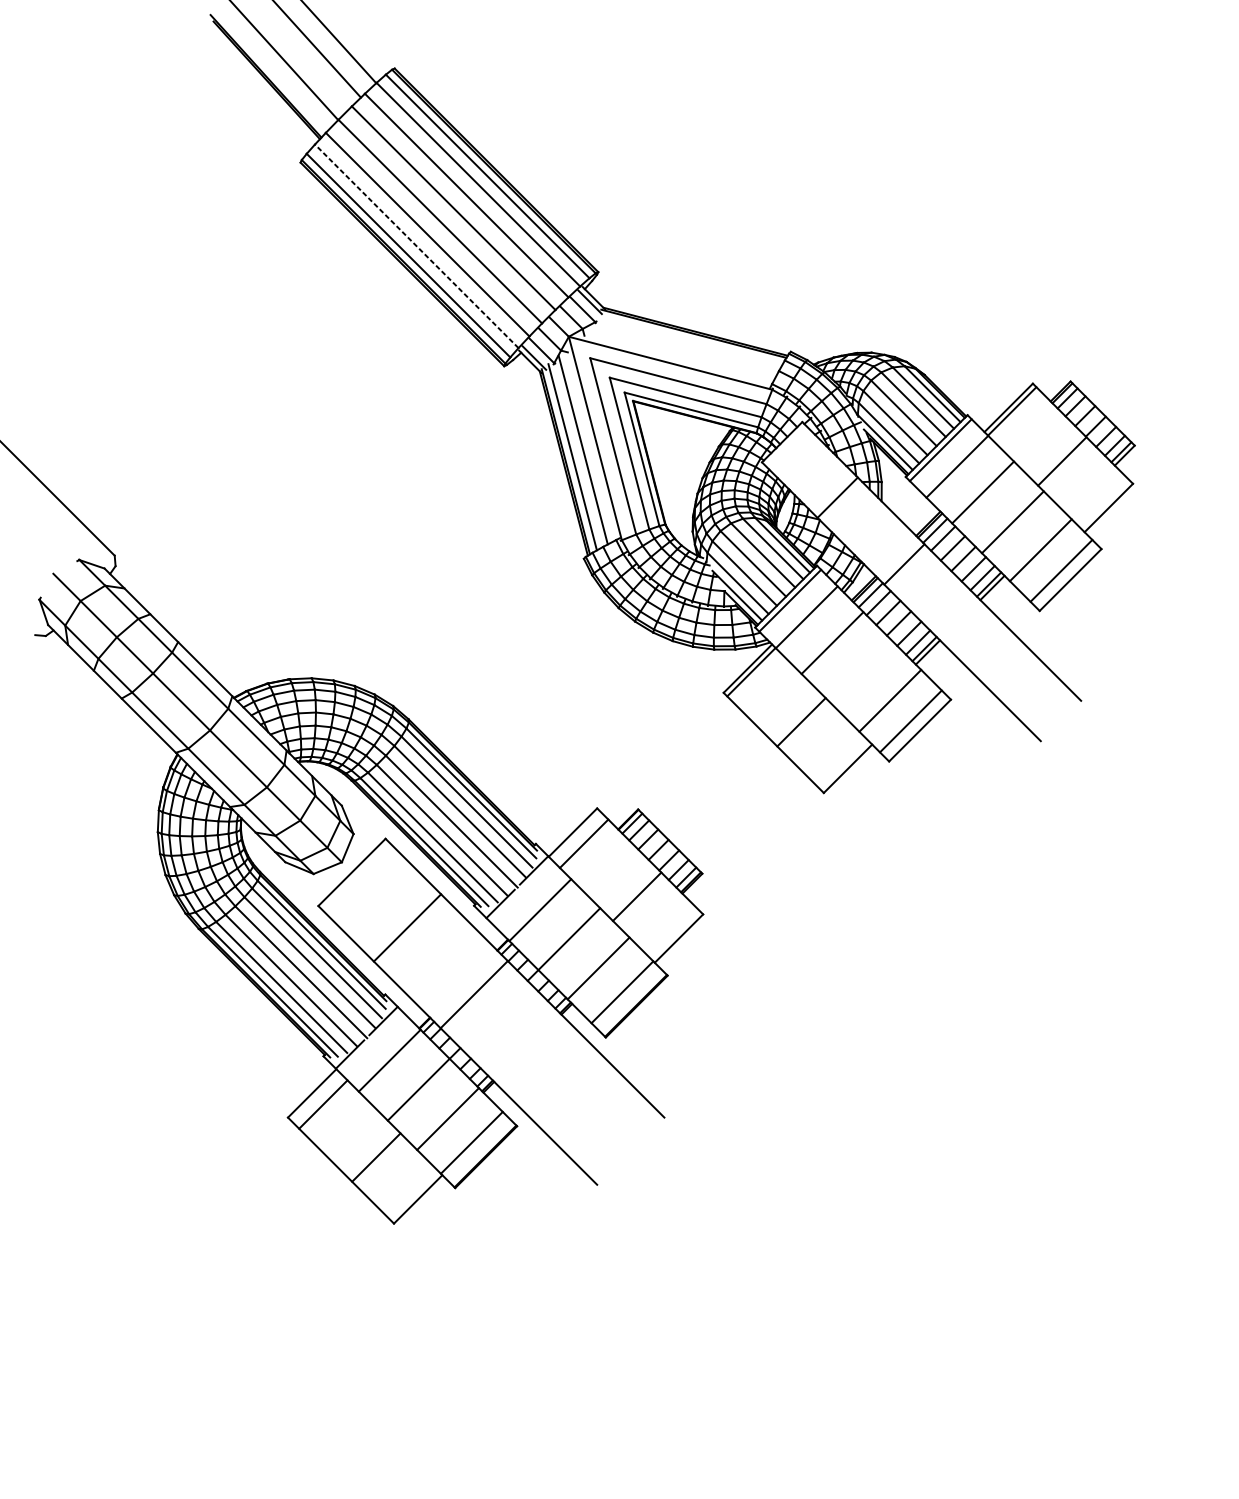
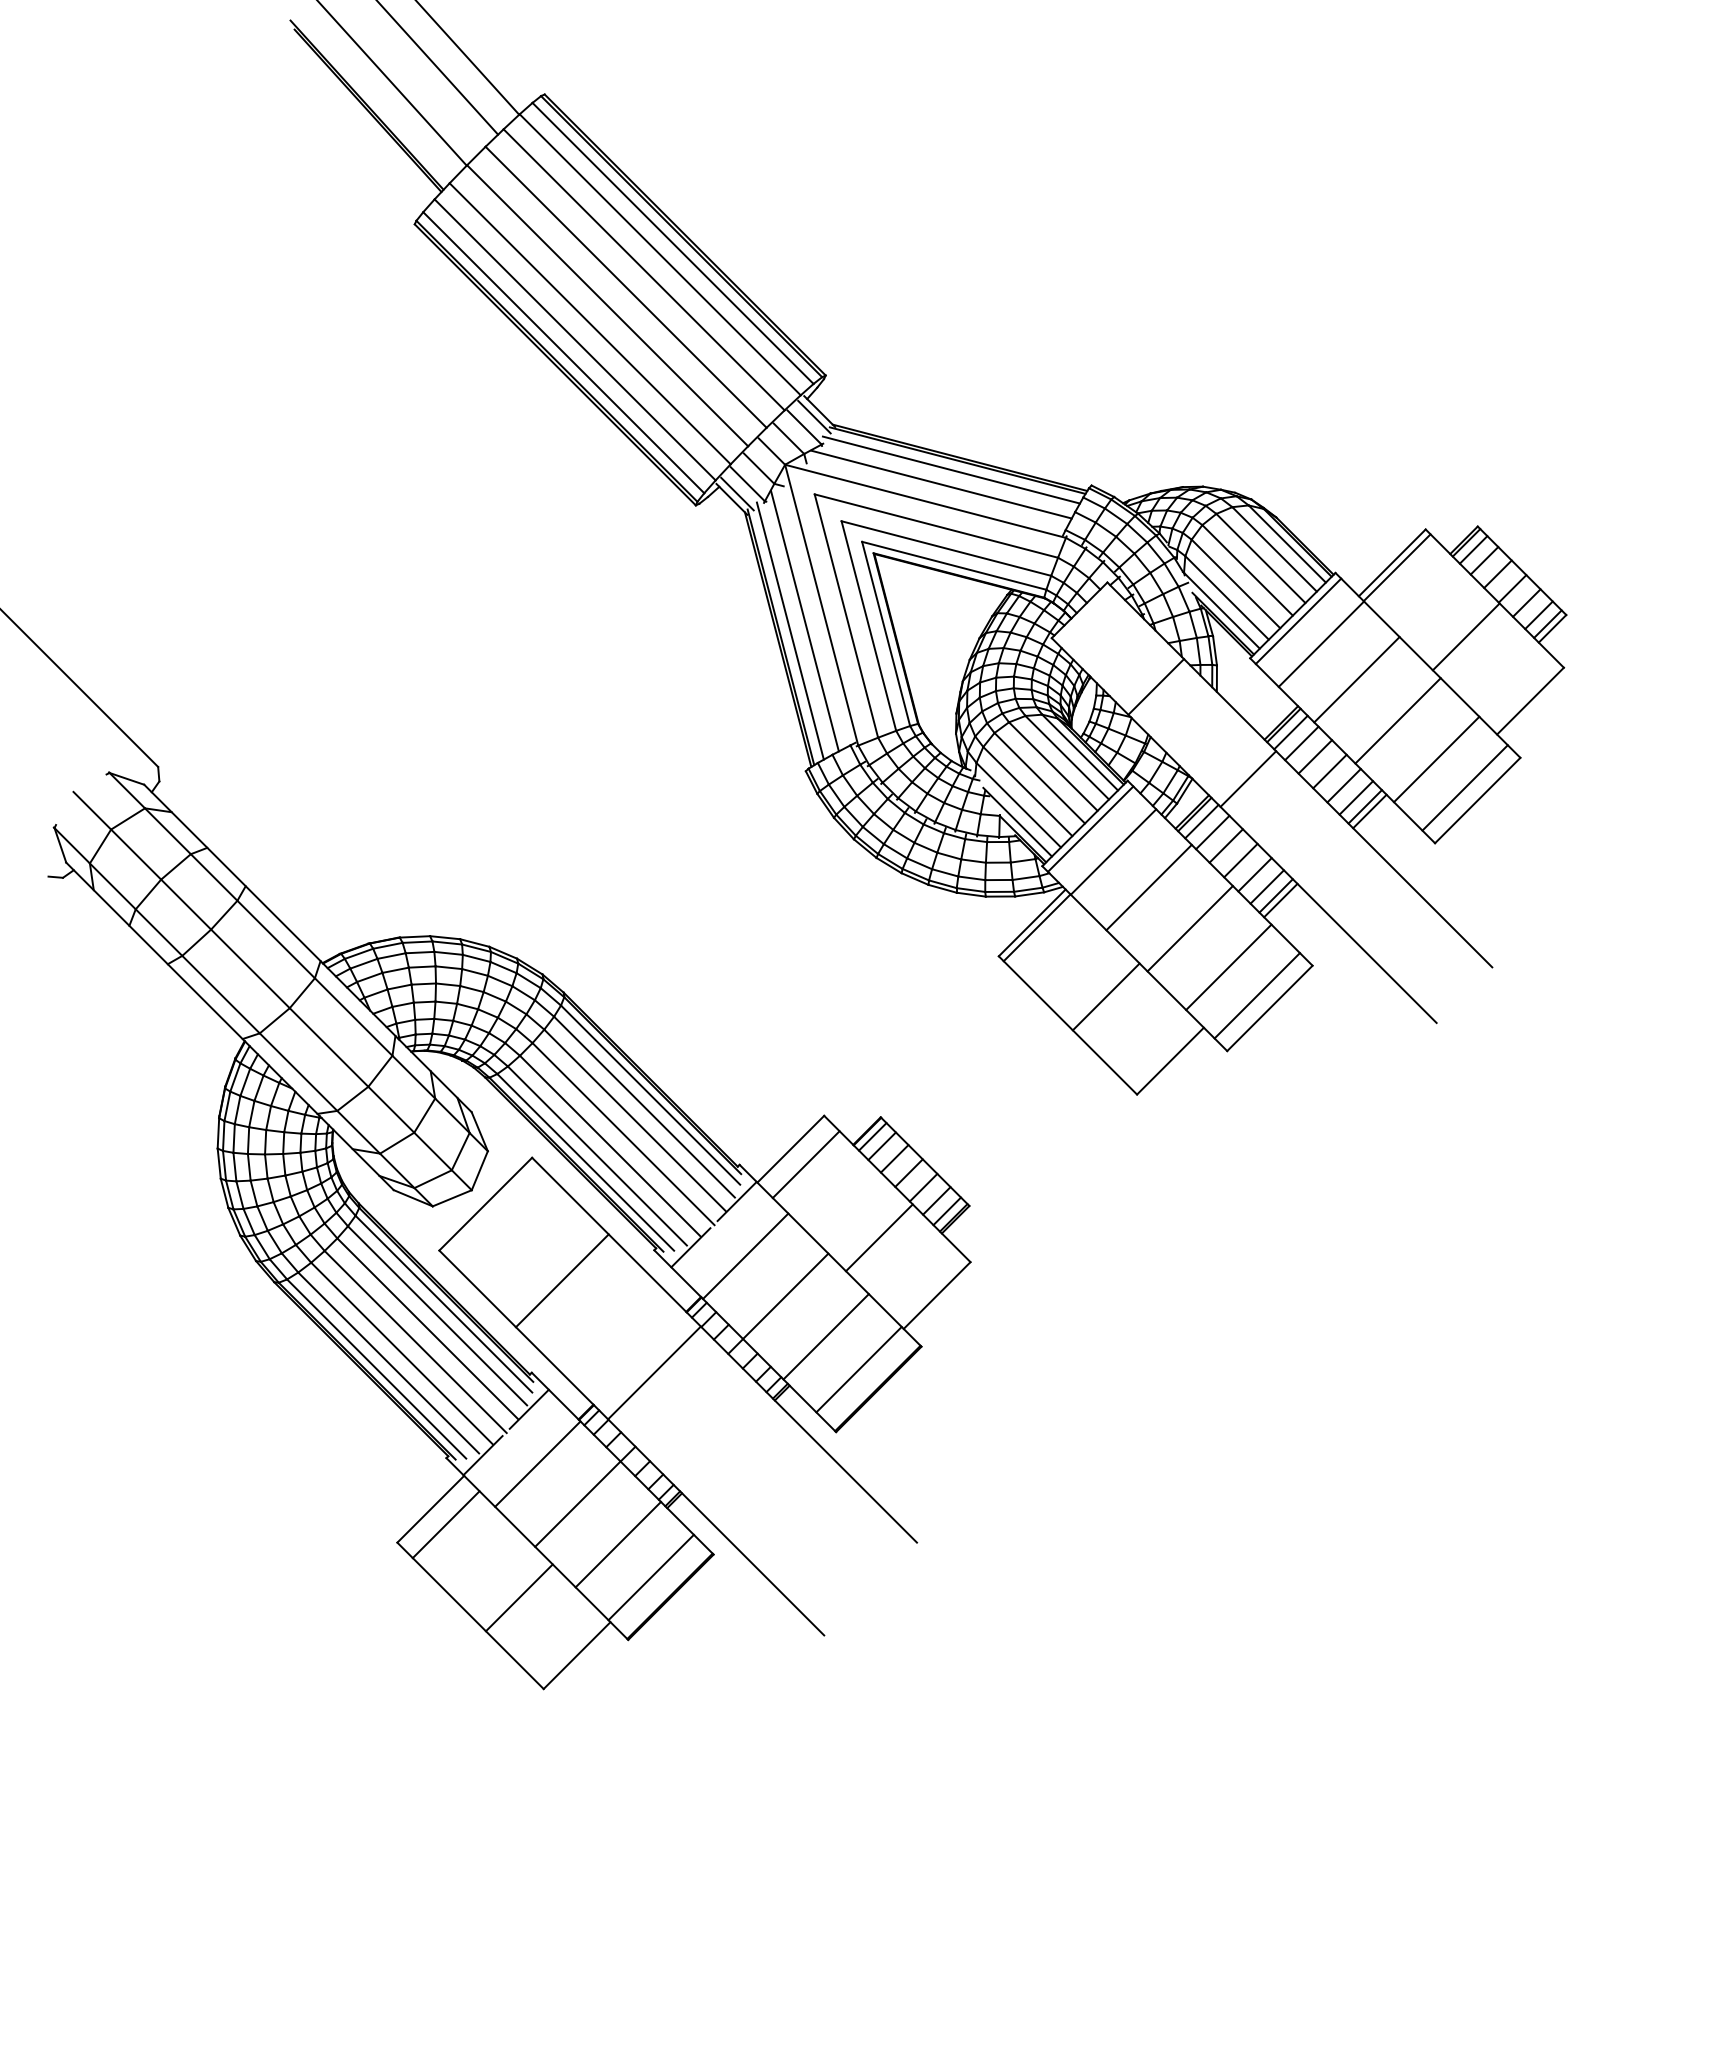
line: (417, 246) -> (575, 339), dashed -> solid
line: (688, 340) -> (950, 469), added
line: (682, 351) -> (941, 484), added
line: (861, 672) -> (1189, 928), added

